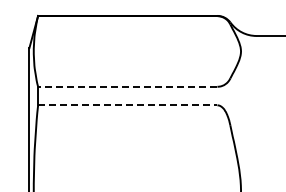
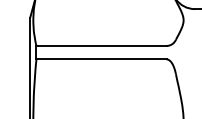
line: (127, 86) -> (101, 45), dashed -> solid
line: (127, 105) -> (101, 59), dashed -> solid

